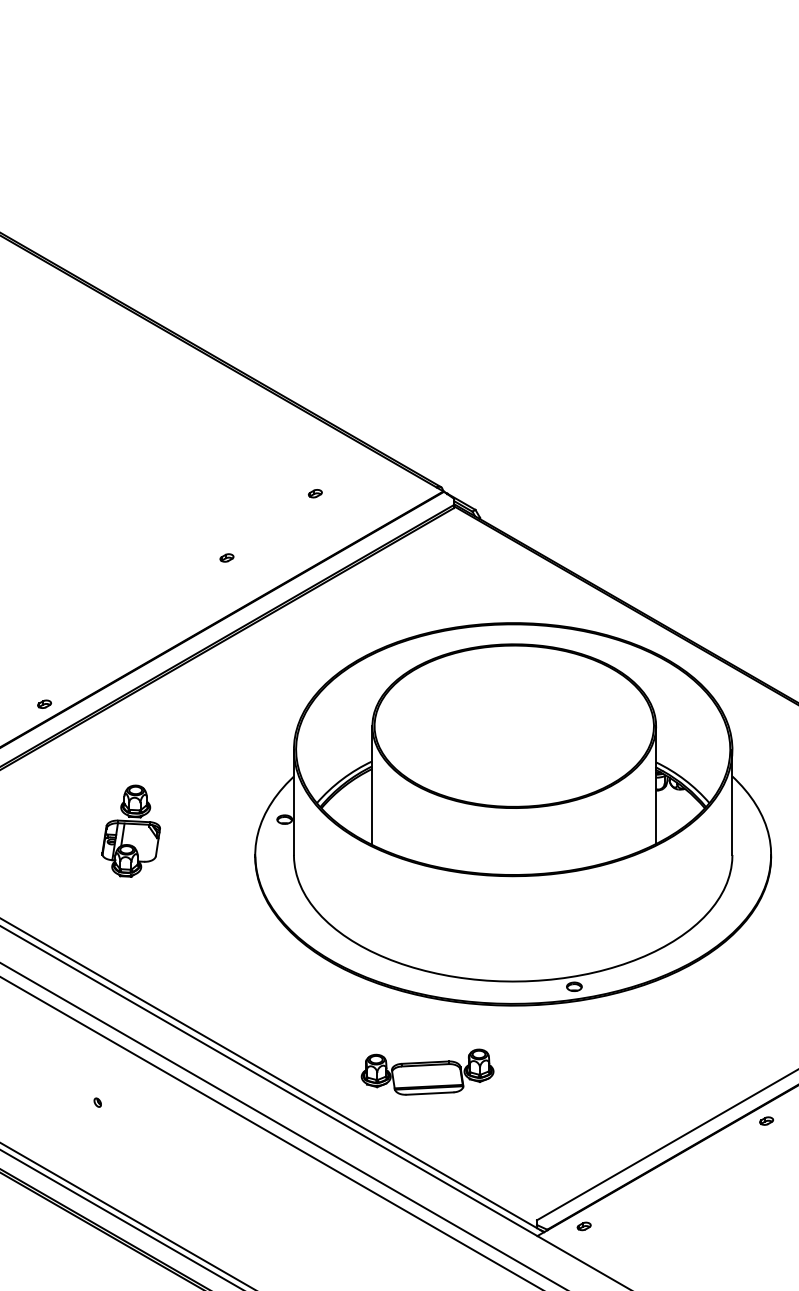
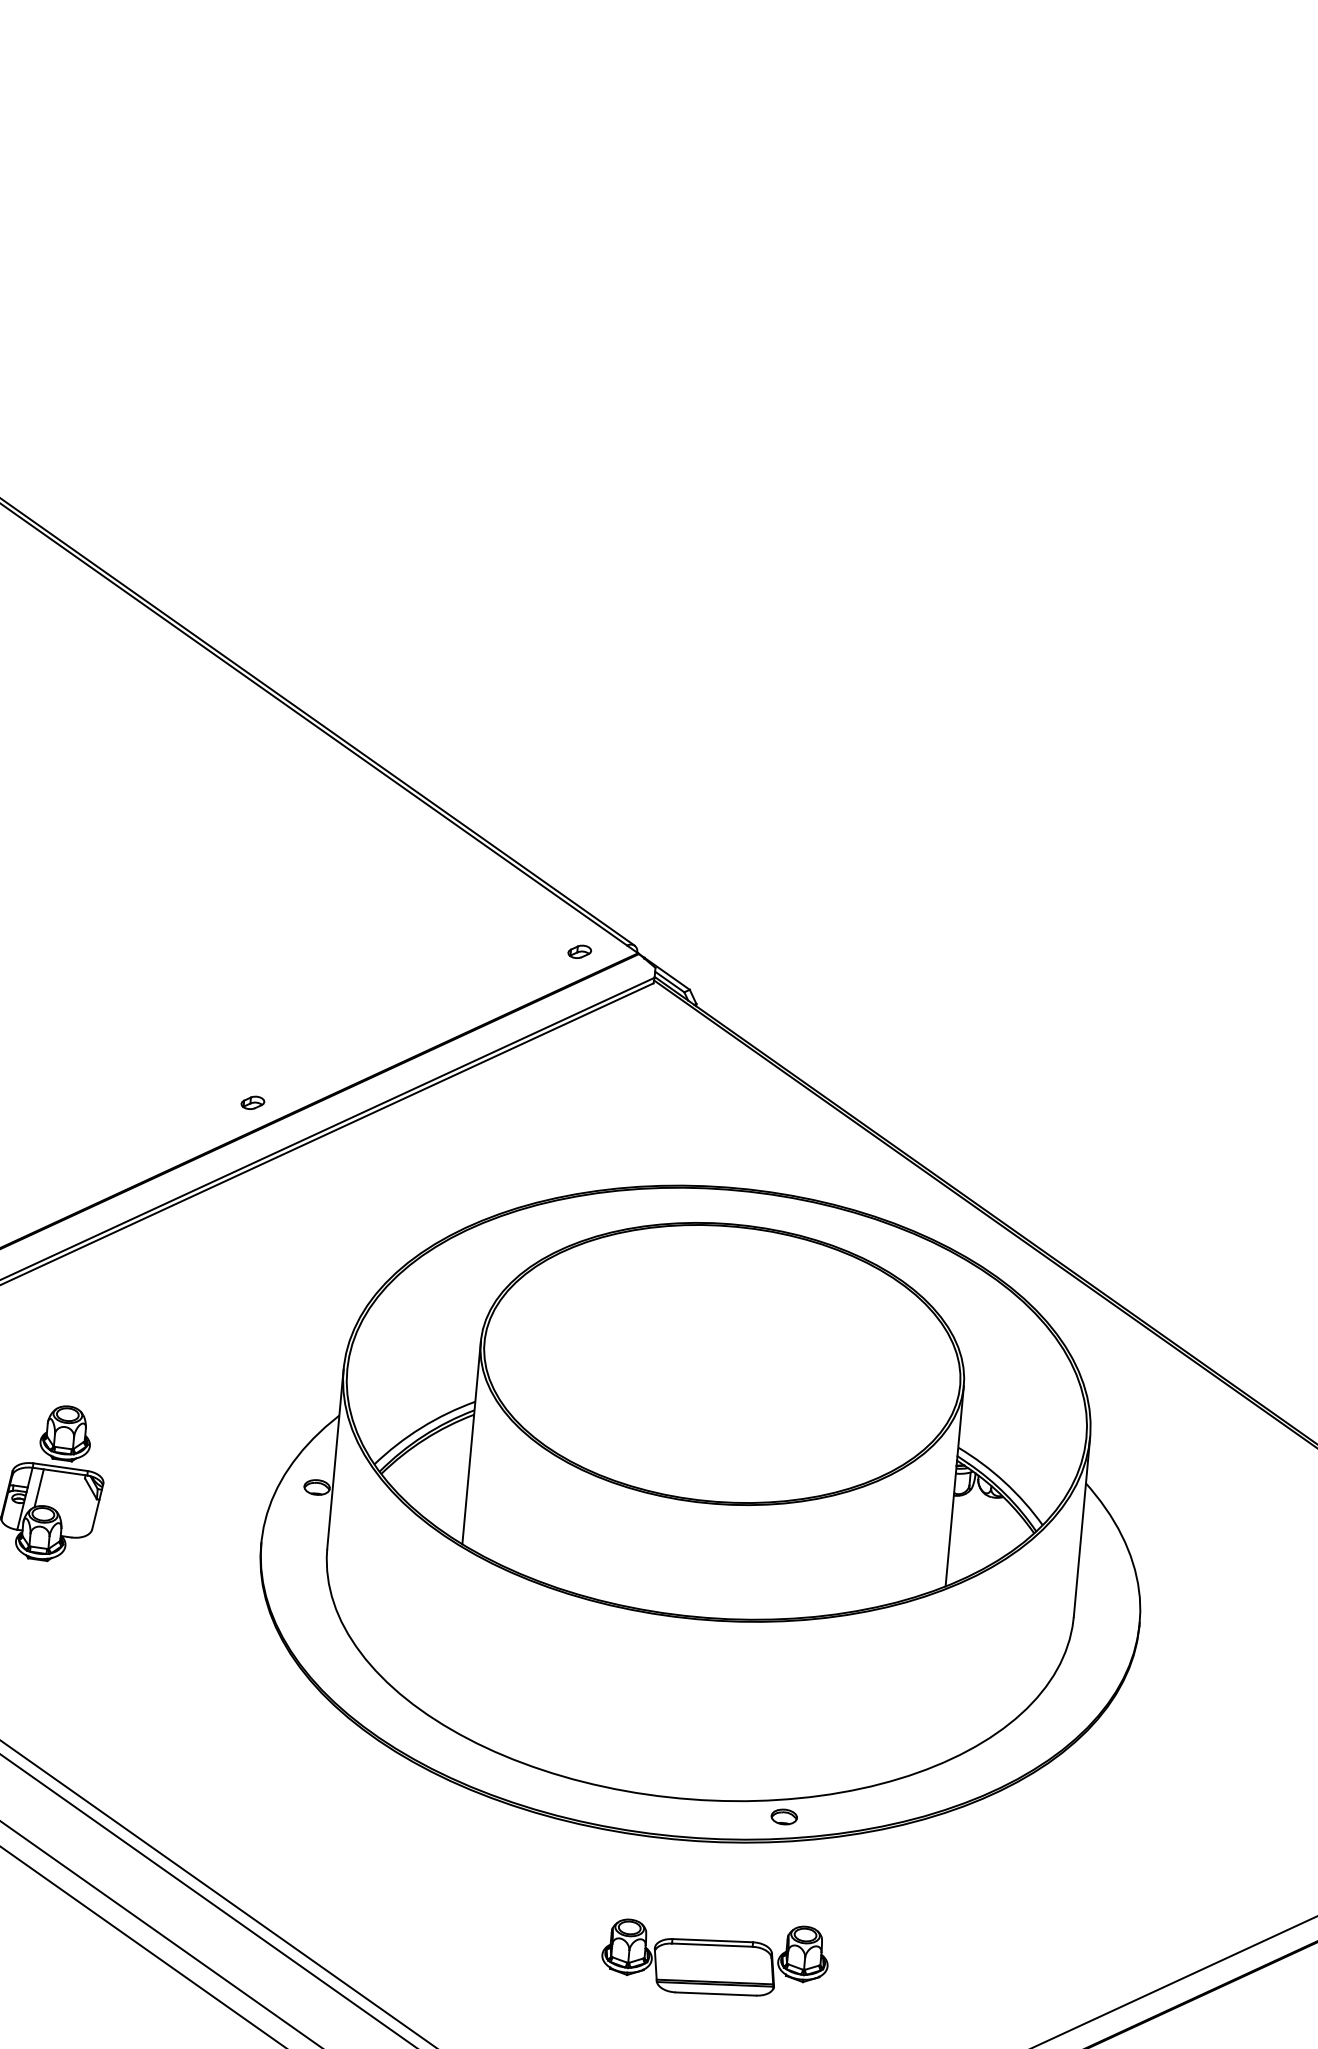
part: (315, 493) -> (579, 951), moved
part: (226, 557) -> (252, 1101), moved
part: (427, 1071) -> (715, 1956), moved

